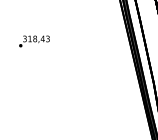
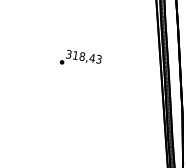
text: (34, 41) -> (80, 59), moved

